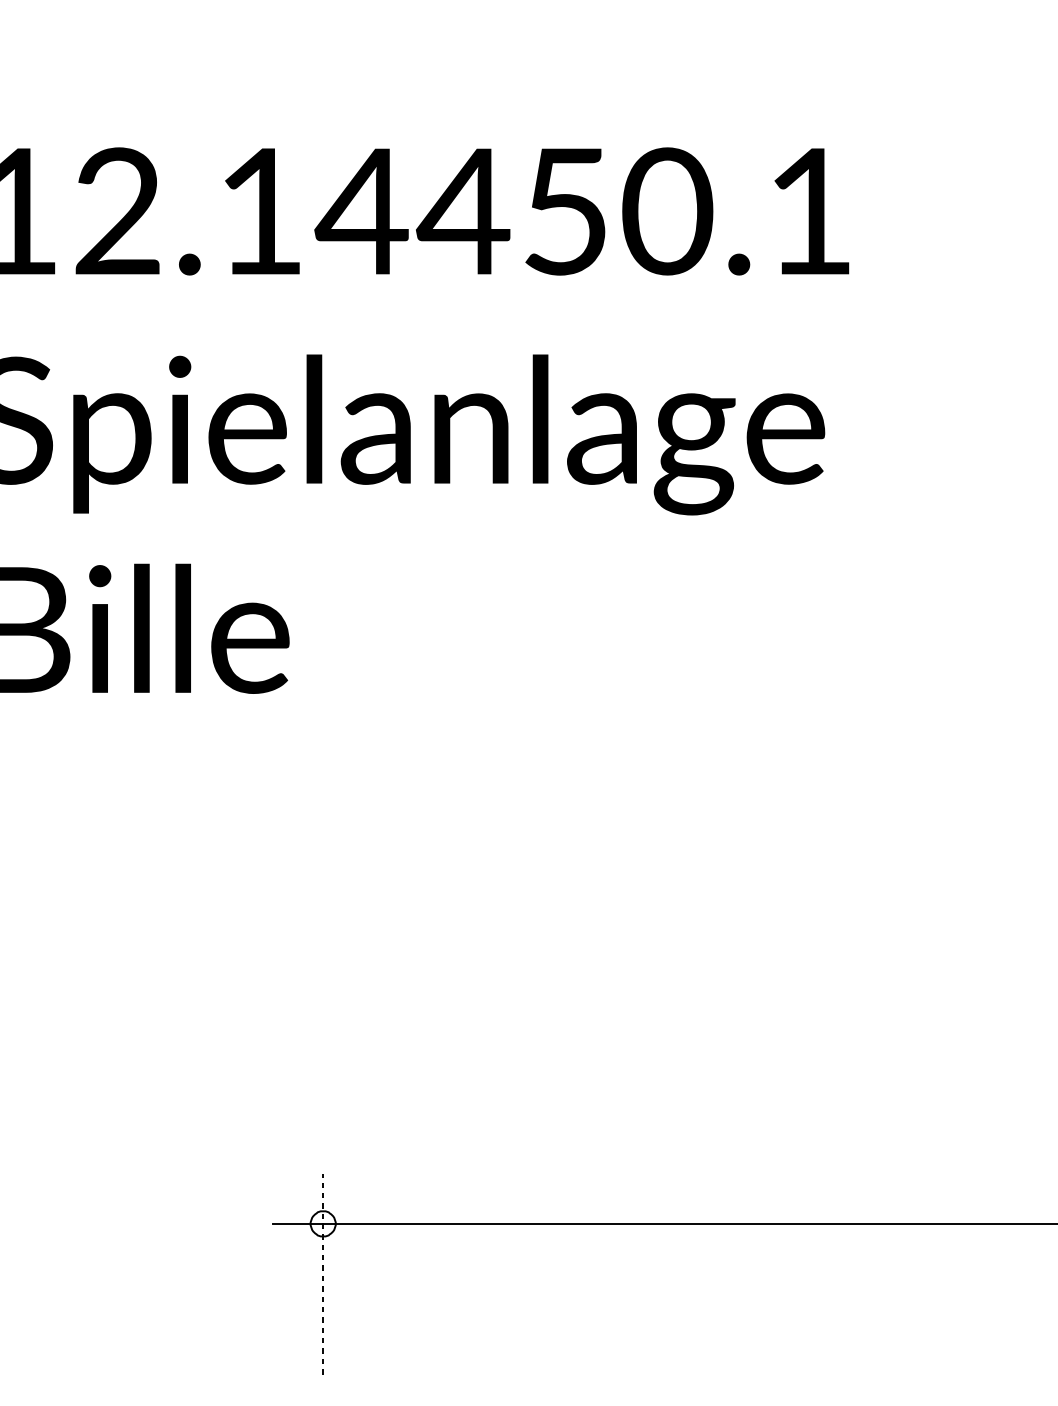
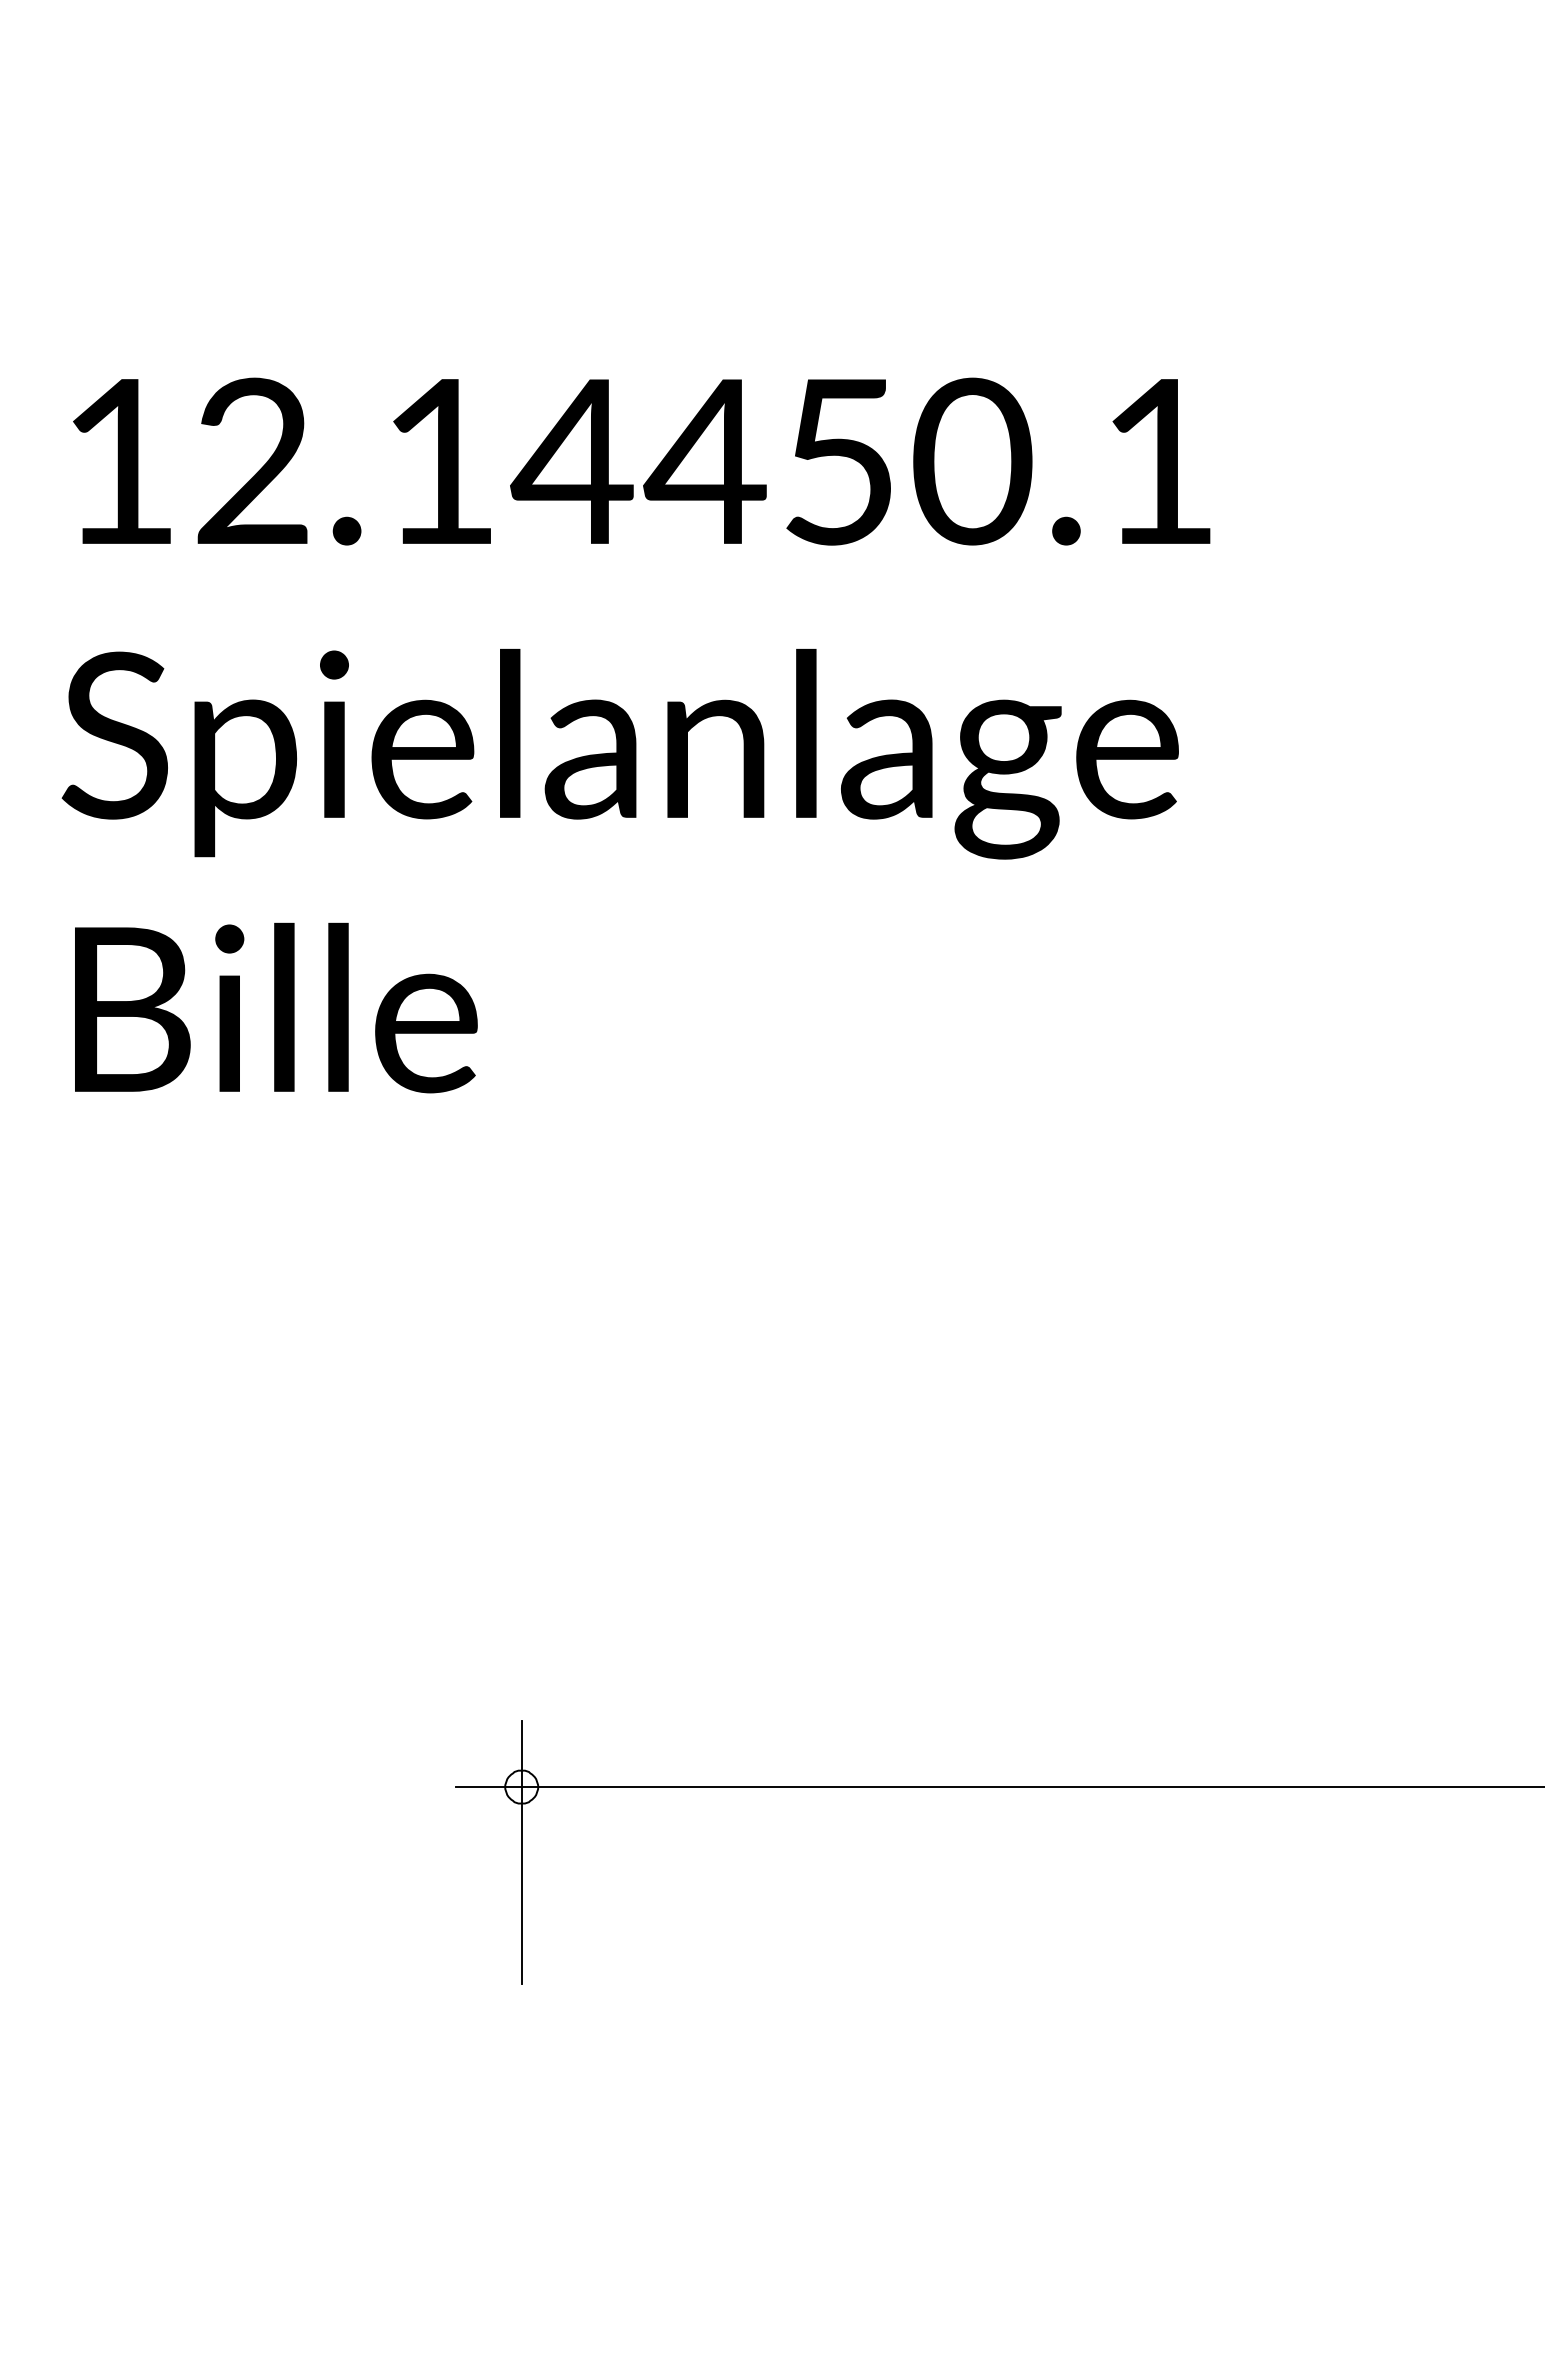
line: (323, 1273) -> (521, 1852), dashed -> solid

